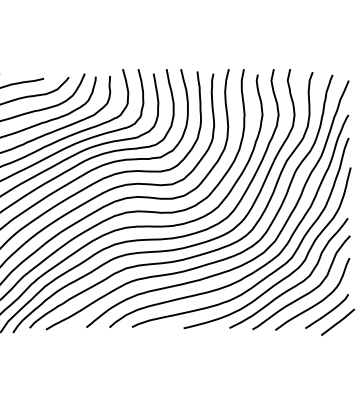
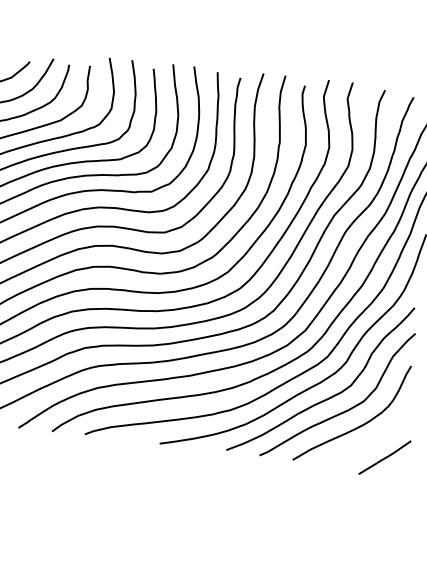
curve: (327, 312) -> (371, 441), removed

